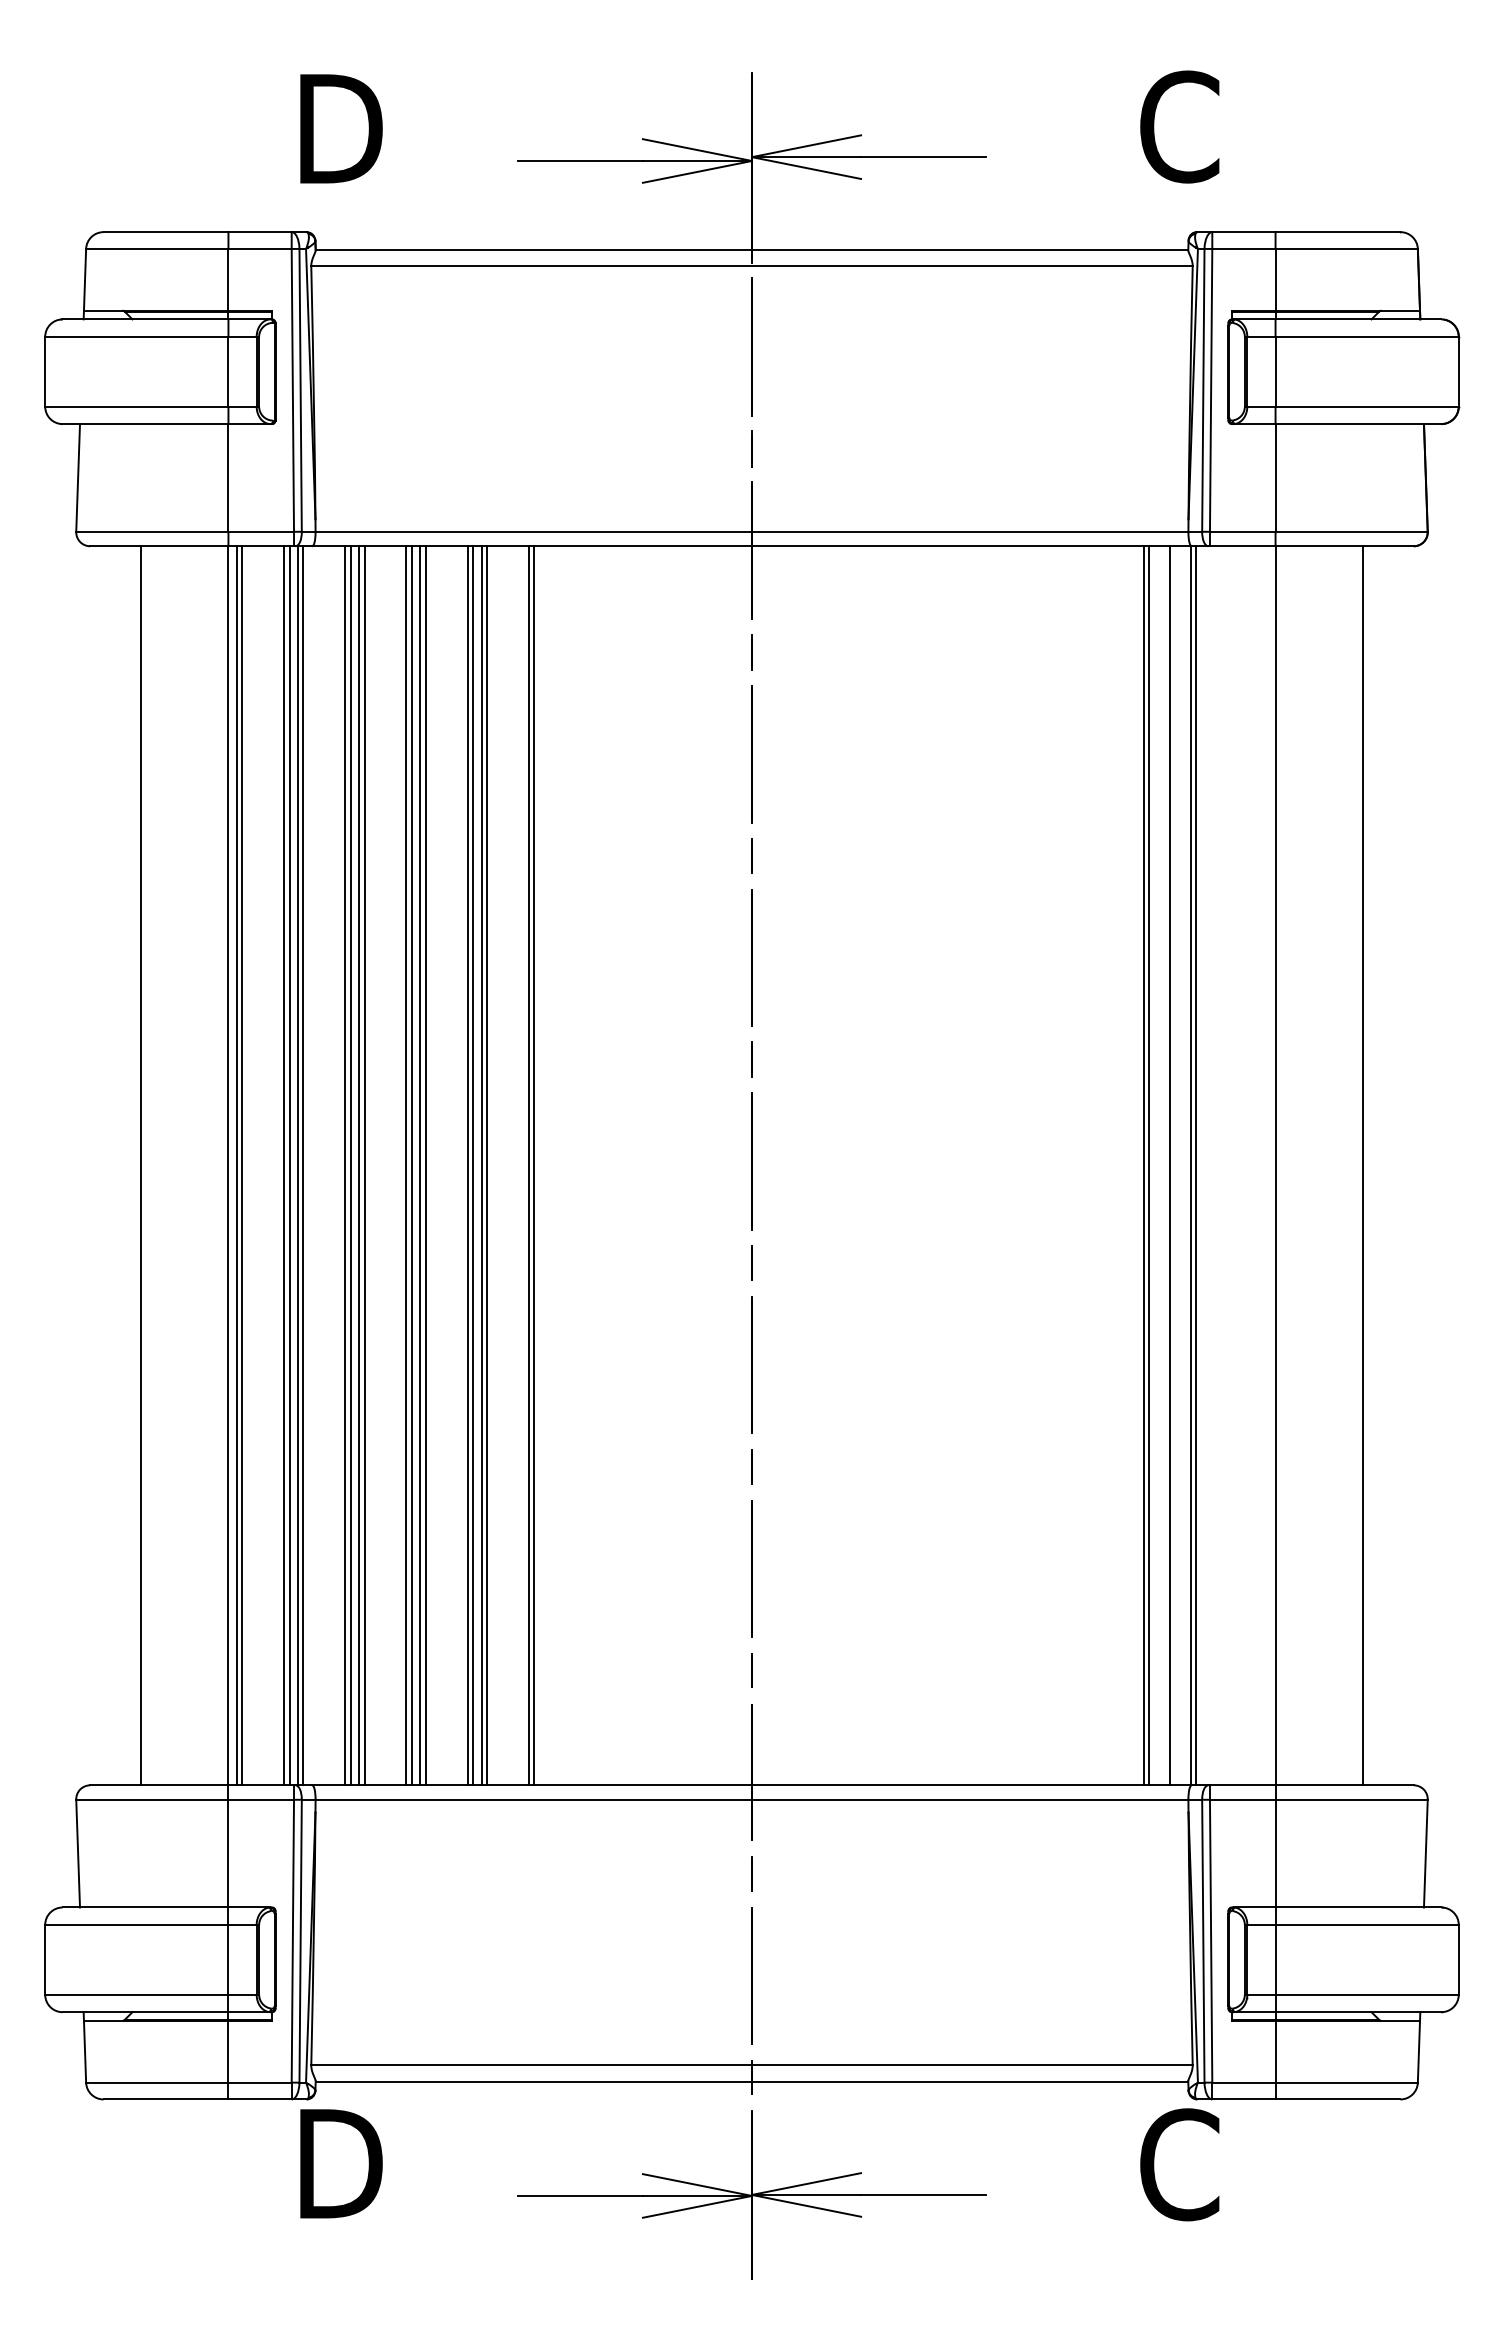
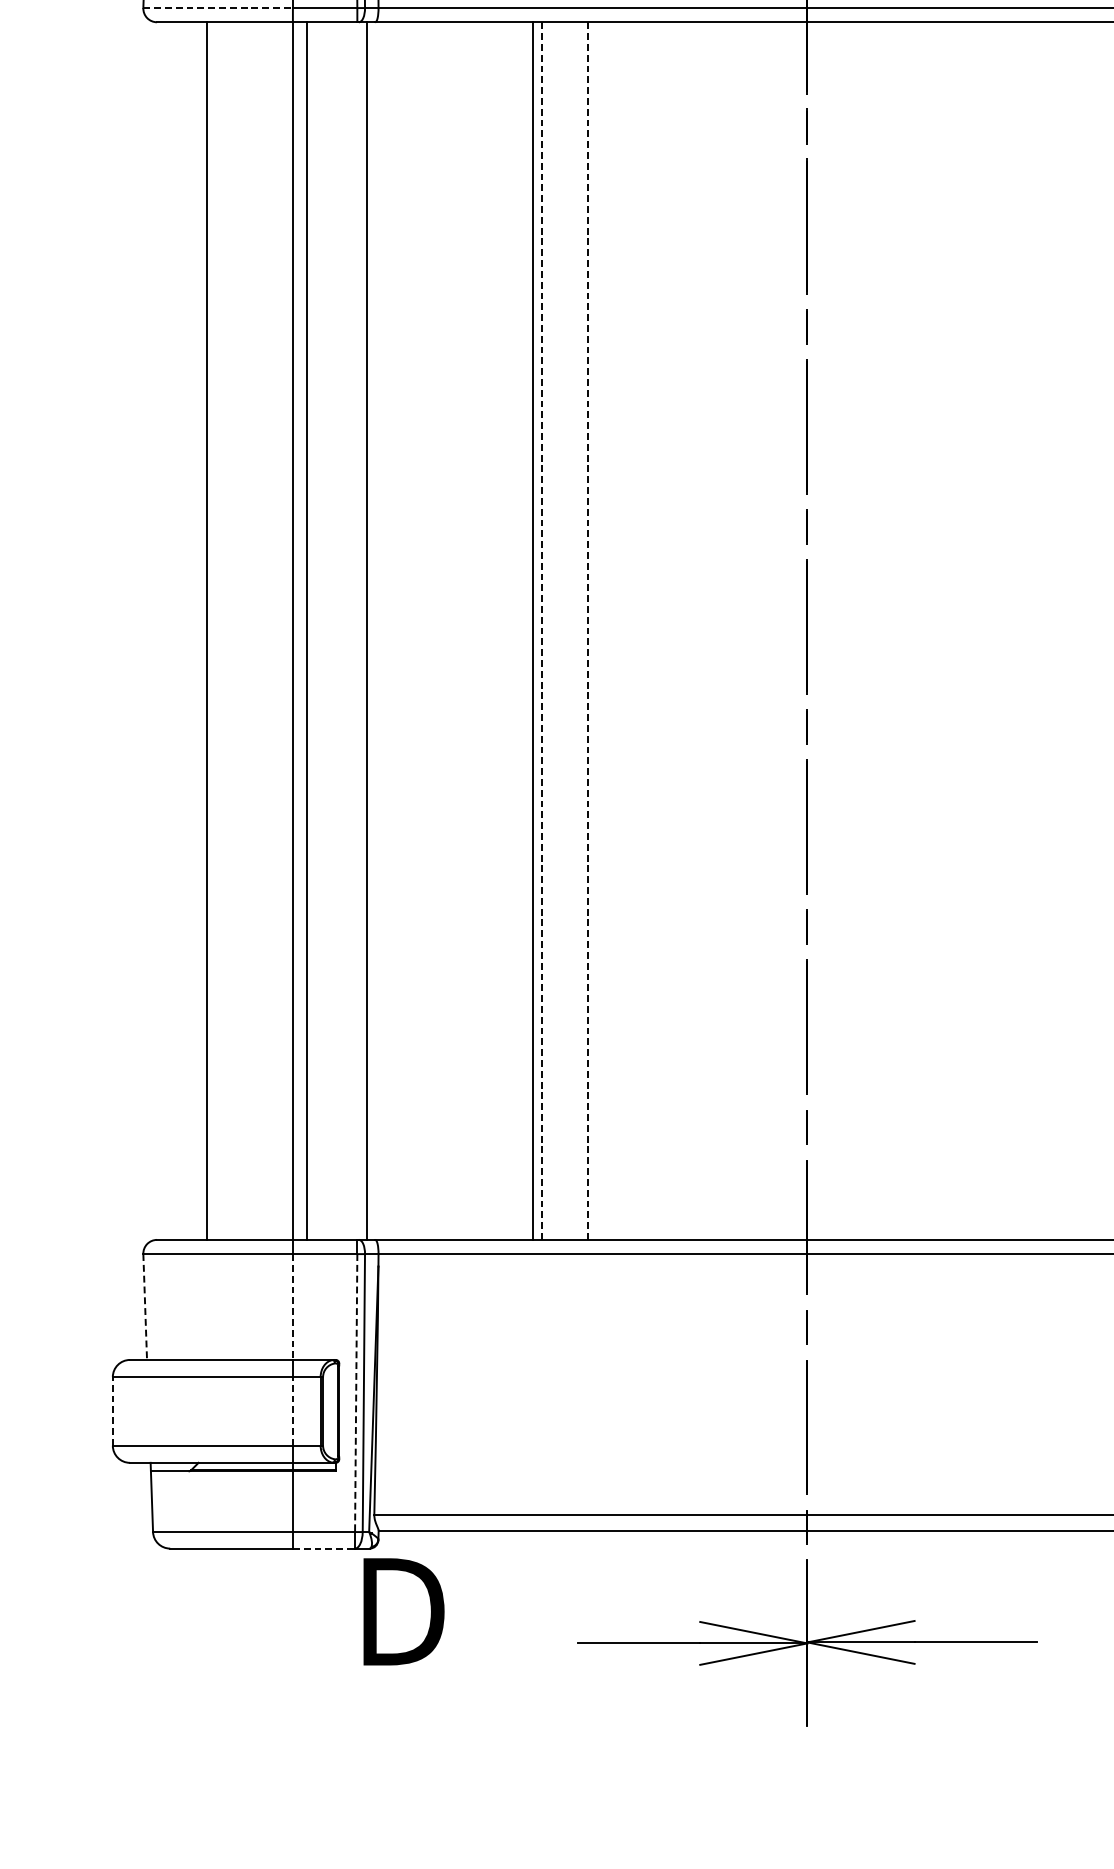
line: (152, 531) -> (218, 7), solid -> dashed
line: (237, 1165) -> (301, 630), removed
line: (284, 1165) -> (347, 630), removed
line: (289, 1165) -> (352, 630), removed
line: (298, 1165) -> (361, 630), removed
line: (345, 1165) -> (407, 630), removed
line: (350, 1165) -> (412, 630), removed
line: (359, 1165) -> (421, 630), removed
line: (364, 1165) -> (426, 630), removed
line: (406, 1165) -> (467, 630), removed
line: (411, 1165) -> (472, 630), removed
line: (420, 1165) -> (481, 630), removed
line: (425, 1165) -> (486, 630), removed
line: (467, 1165) -> (527, 630), removed
line: (481, 1165) -> (541, 630), solid -> dashed
line: (486, 1165) -> (546, 630), removed
line: (528, 1165) -> (587, 630), solid -> dashed
line: (533, 1165) -> (592, 630), removed
line: (78, 1853) -> (145, 1306), solid -> dashed
line: (228, 1853) -> (292, 1306), solid -> dashed
line: (292, 1941) -> (355, 1393), solid -> dashed
line: (45, 1959) -> (113, 1411), solid -> dashed
line: (228, 1959) -> (292, 1411), solid -> dashed
line: (260, 2099) -> (324, 1548), solid -> dashed

